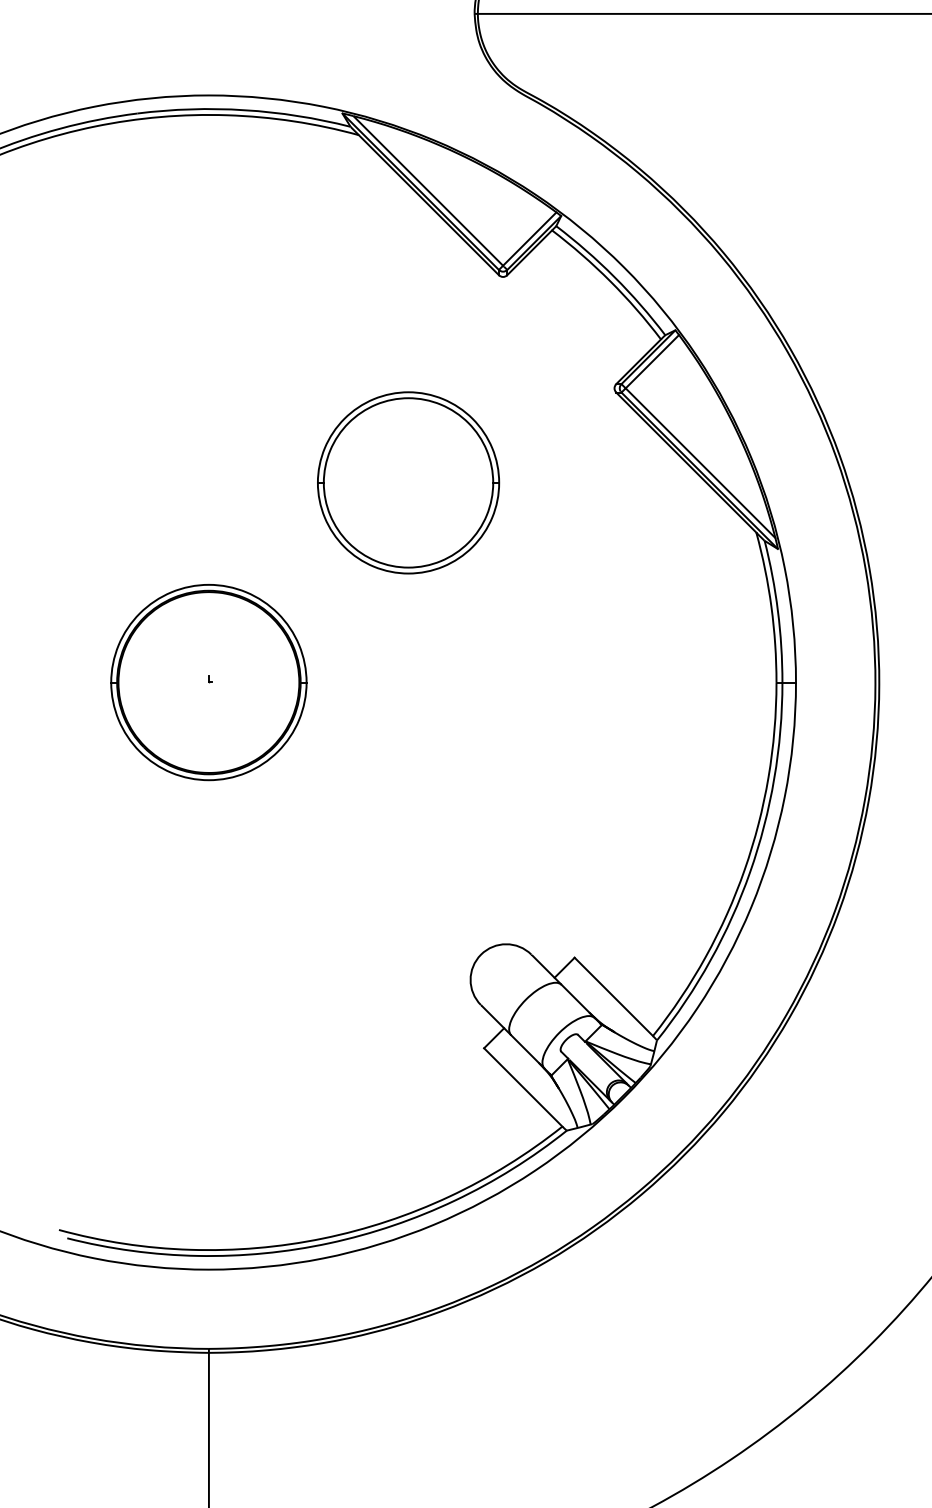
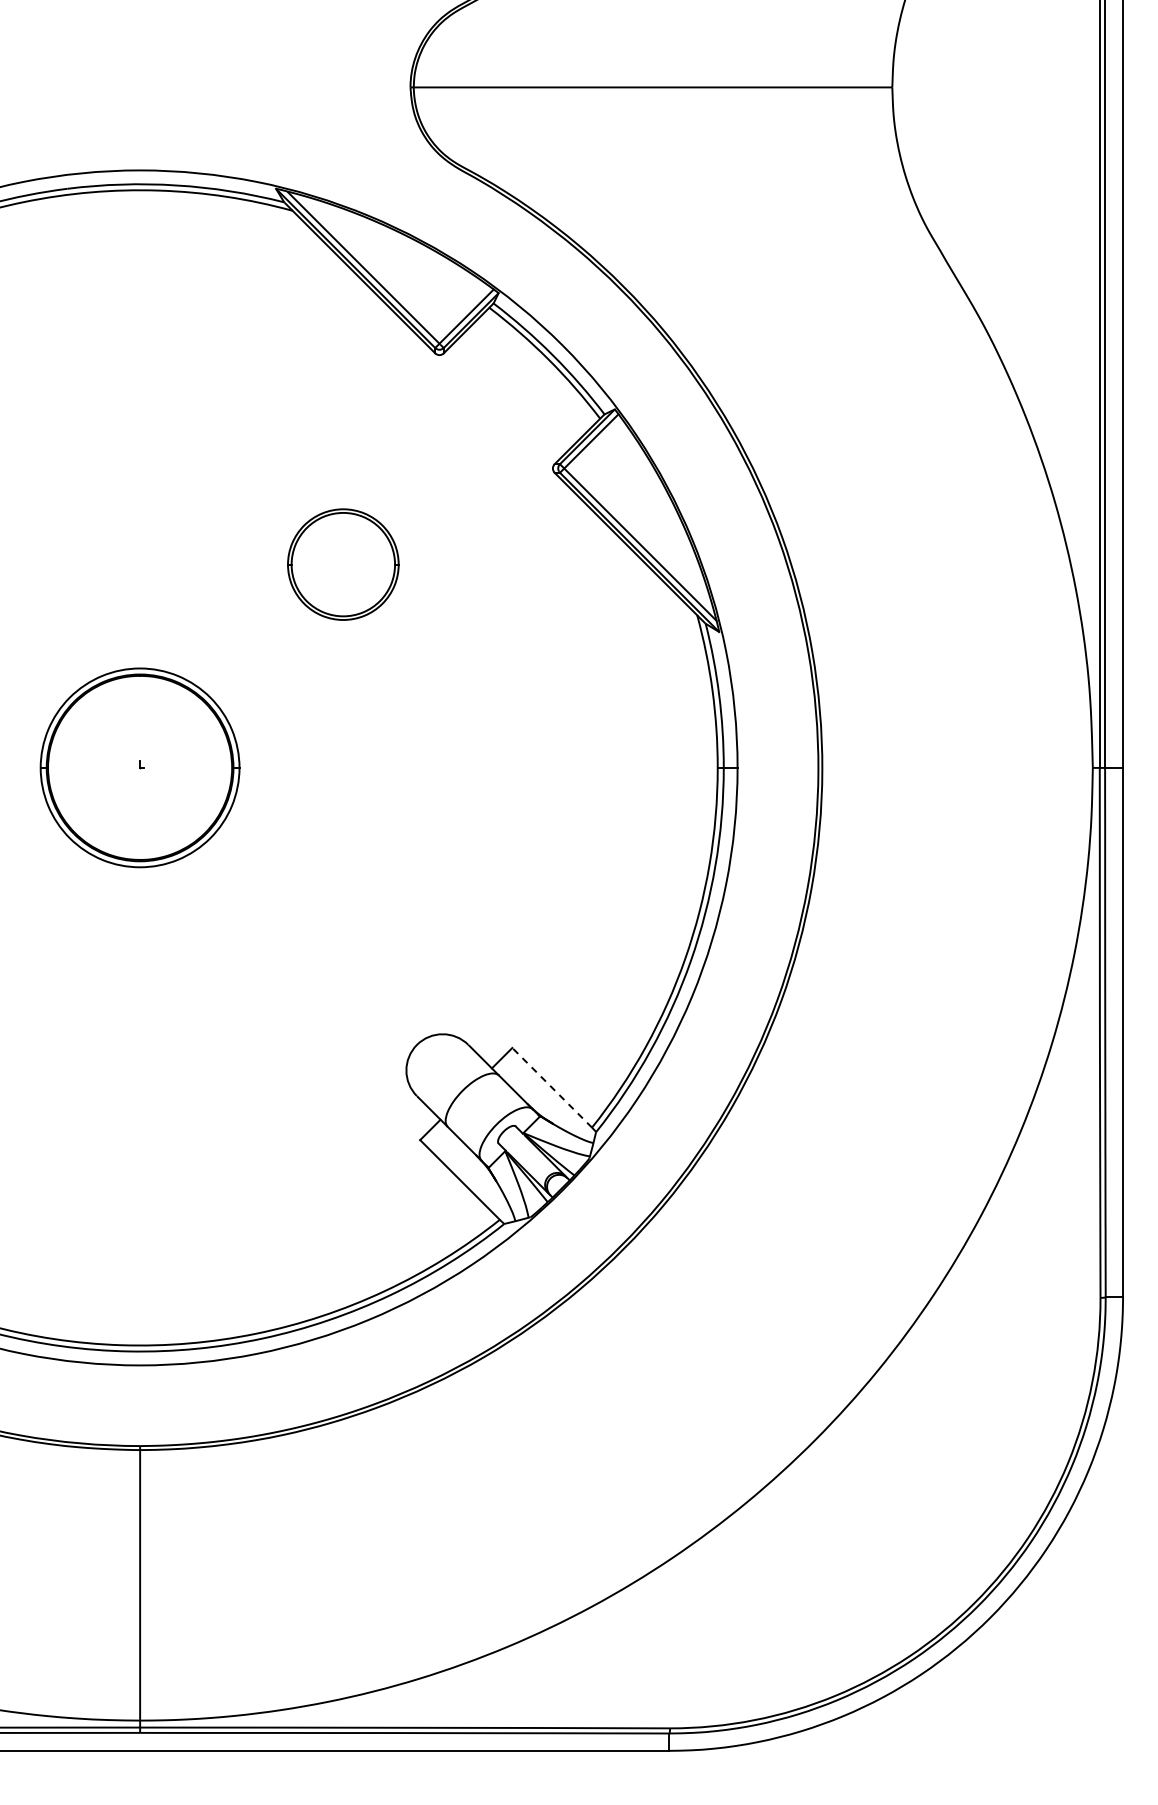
part: (408, 482) -> (343, 564), size x0.6
line: (613, 996) -> (551, 1087), solid -> dashed

